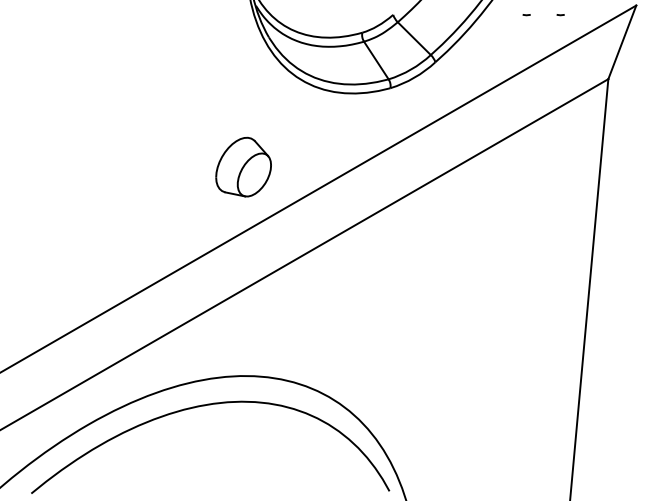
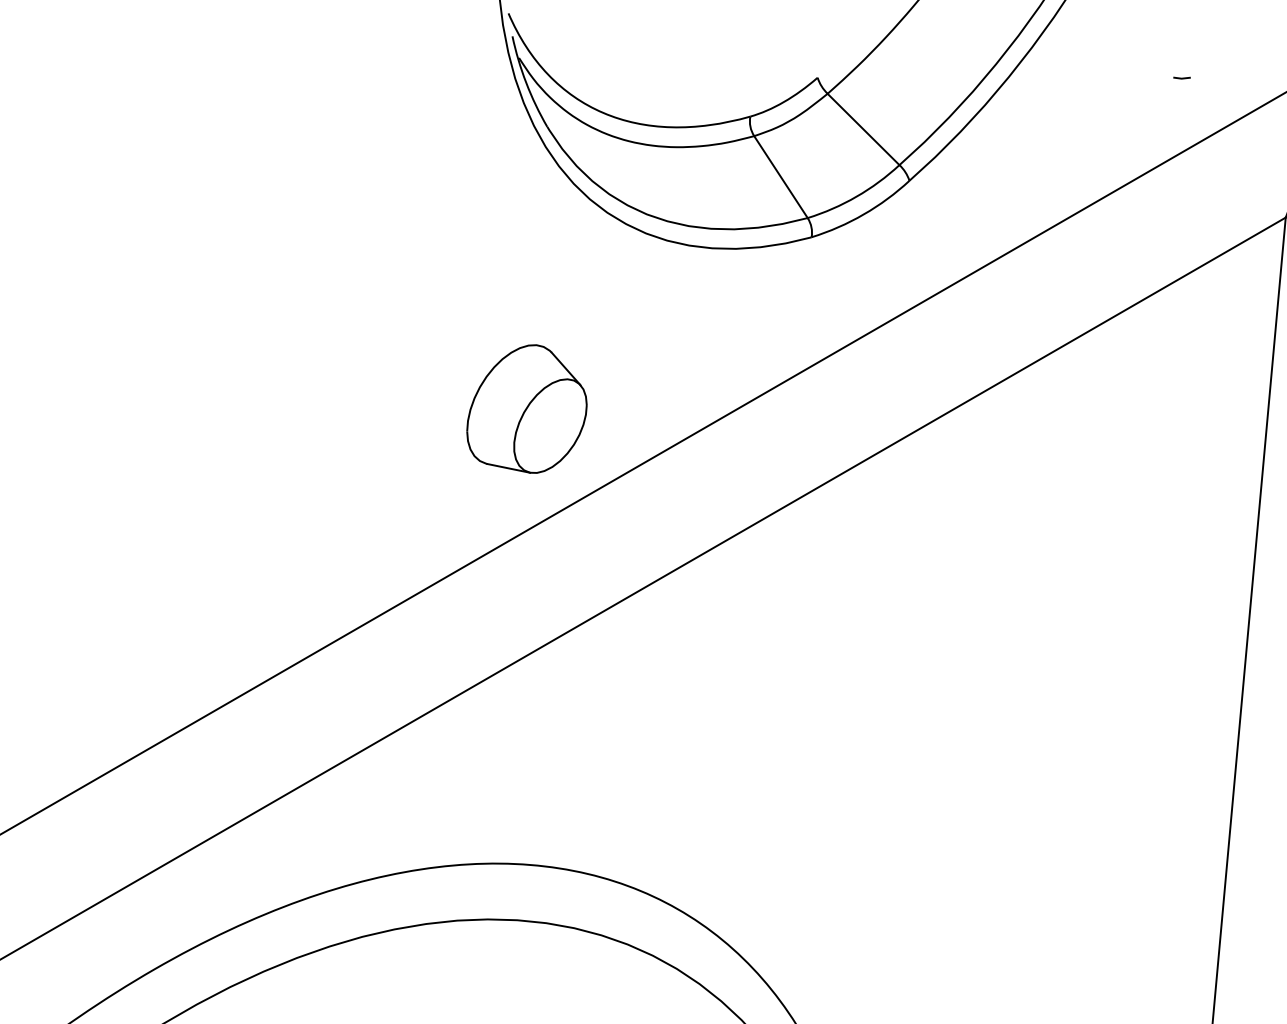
line: (526, 15) -> (1107, 79), removed
part: (243, 166) -> (526, 407), moved

